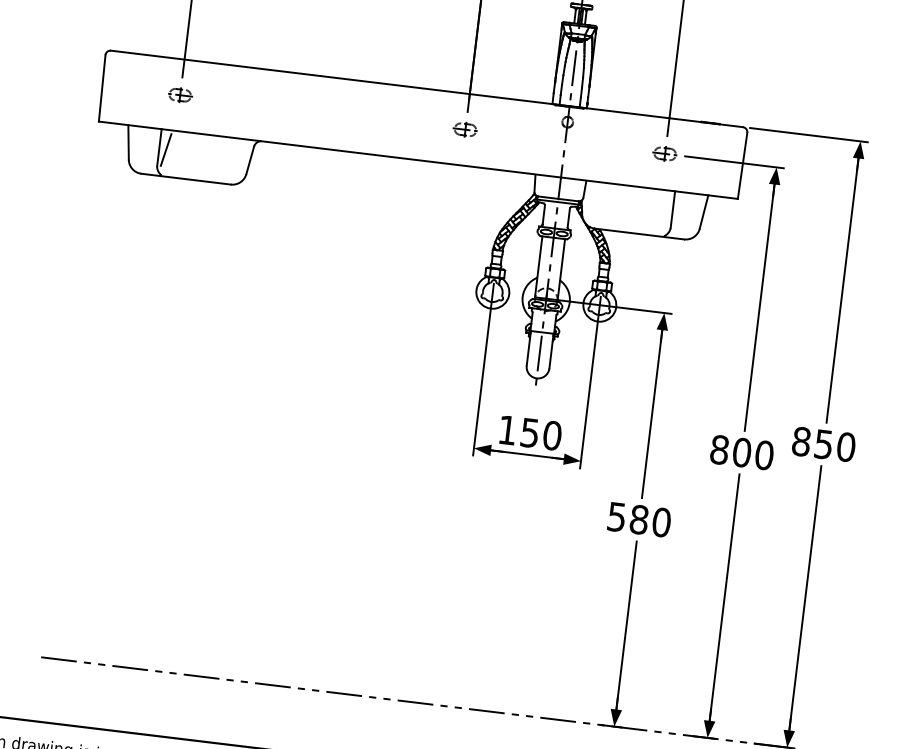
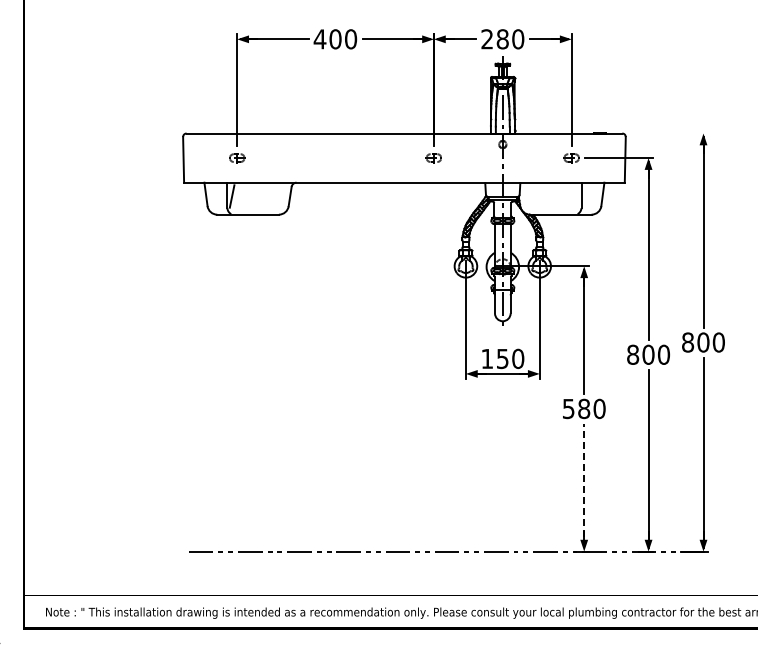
line: (808, 135) -> (667, 133), removed
text: (823, 444) -> (703, 342), 850 -> 800
line: (626, 630) -> (584, 485), solid -> dashed

